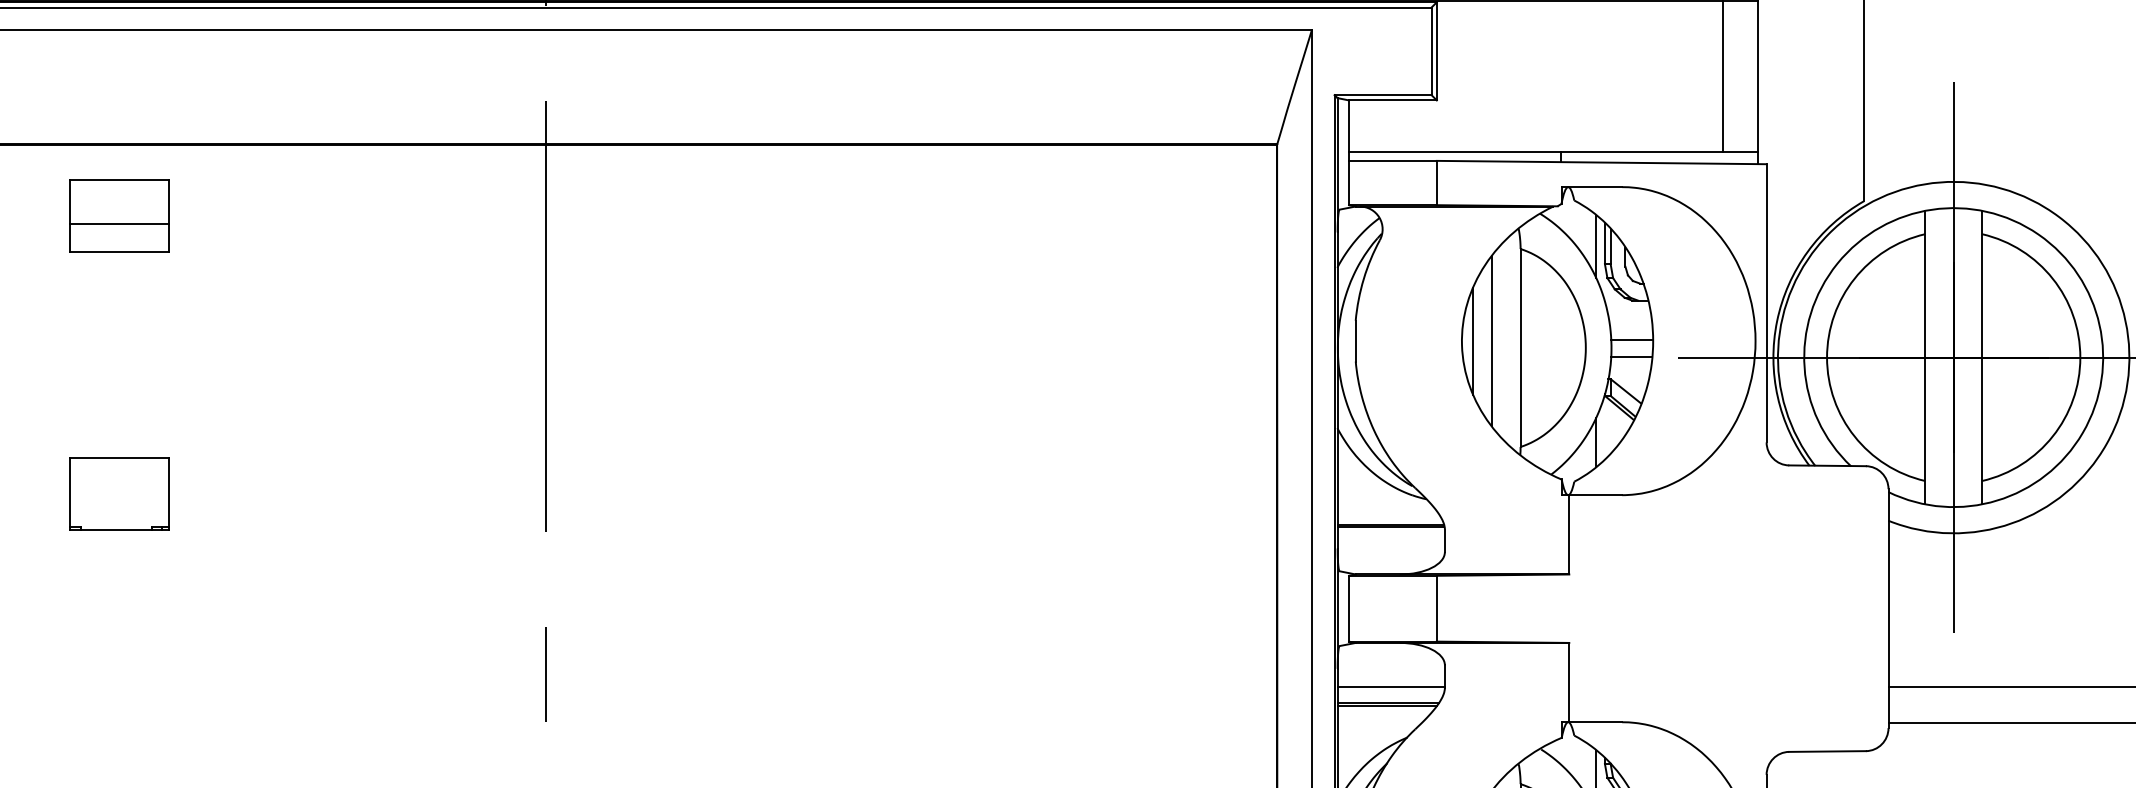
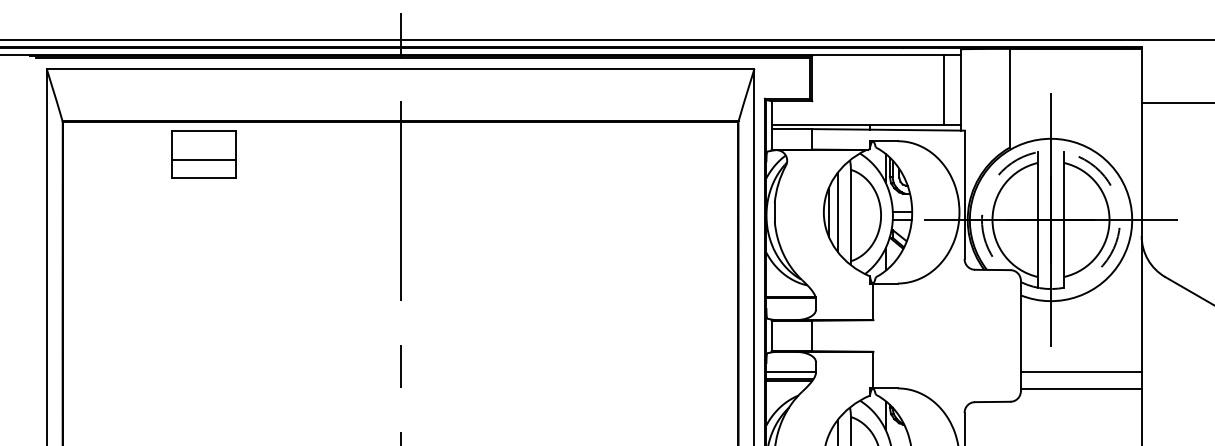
part: (119, 215) -> (203, 154), size x1.4
arc: (2039, 235) -> (1090, 163), solid -> dashed
part: (119, 492) -> (203, 282), removed

